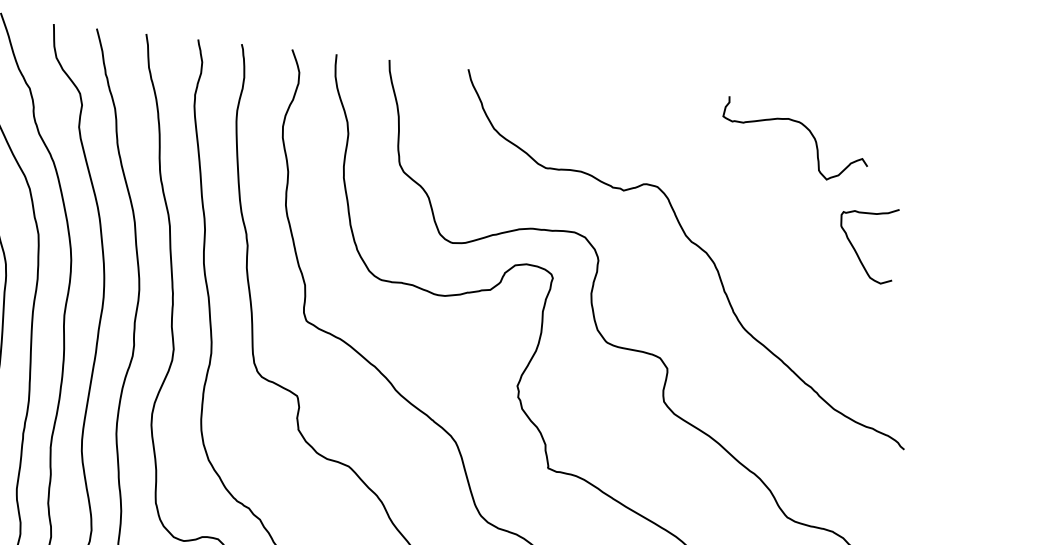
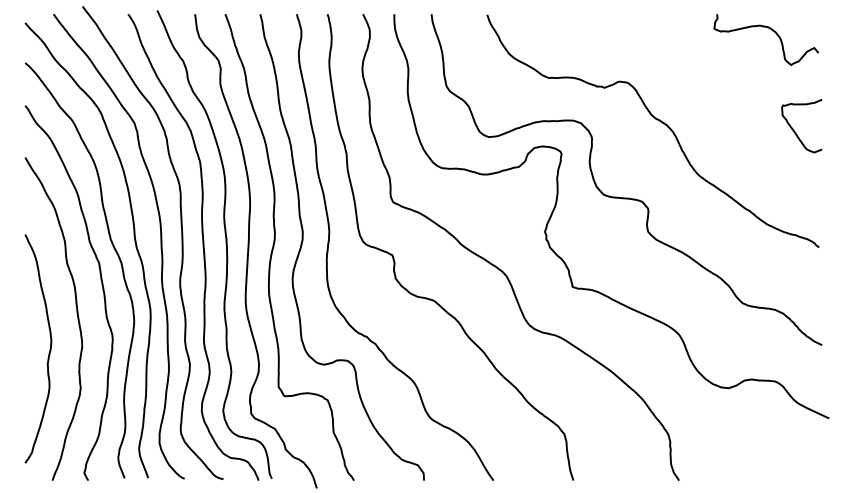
curve: (805, 129) -> (772, 31), moved
curve: (857, 250) -> (795, 131), moved

